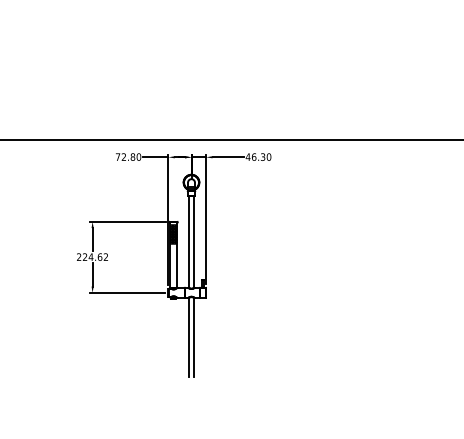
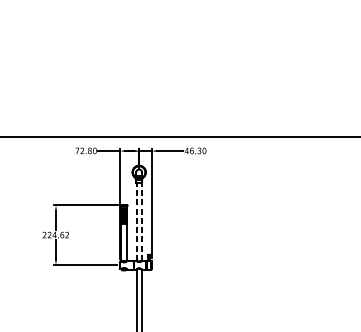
line: (188, 241) -> (136, 221), solid -> dashed
line: (194, 241) -> (141, 221), solid -> dashed

